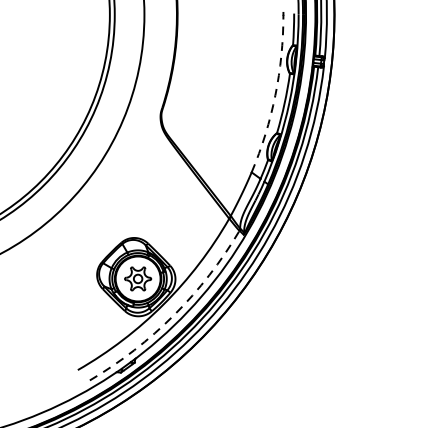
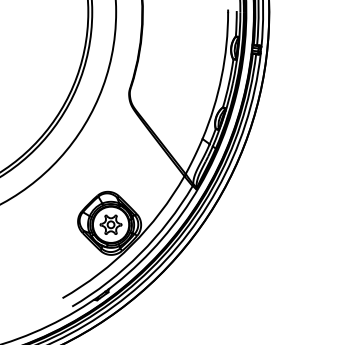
arc: (275, 94) -> (221, 76), dashed -> solid
arc: (174, 314) -> (140, 253), dashed -> solid

